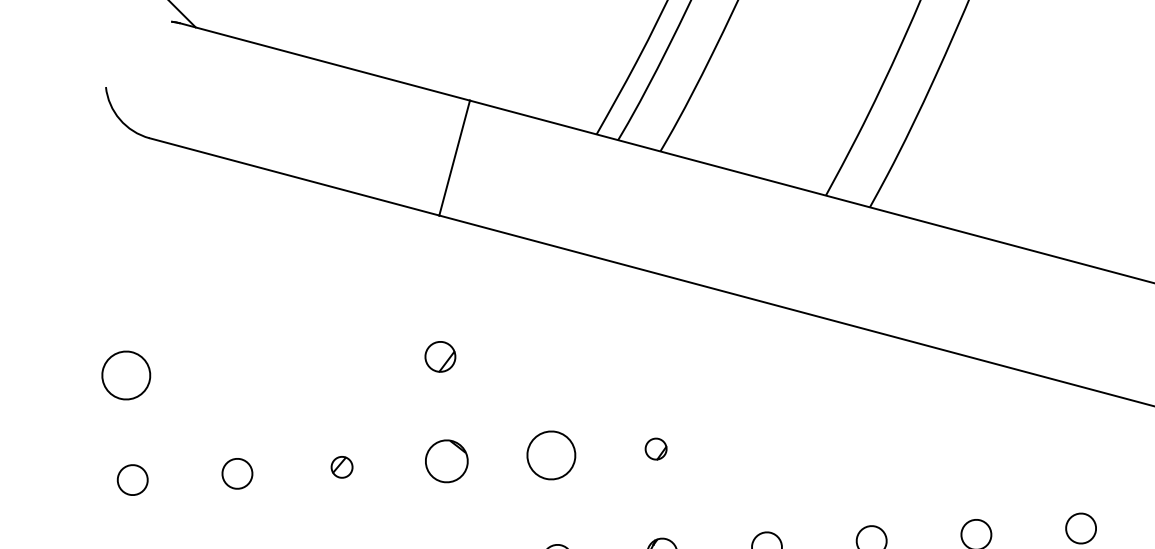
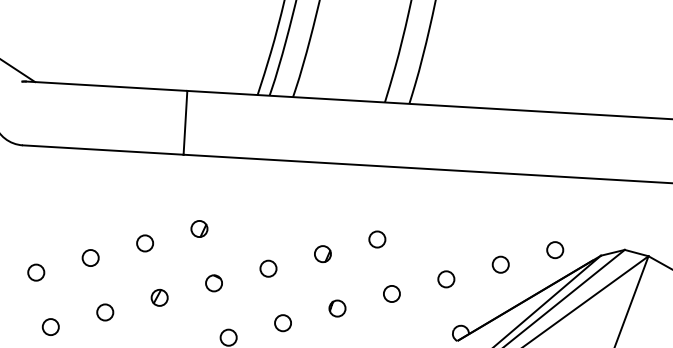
circle: (334, 362) -> (144, 243), added
circle: (231, 368) -> (90, 257), added
circle: (127, 375) -> (36, 272), size x0.62
circle: (761, 442) -> (377, 239), added
part: (655, 449) -> (322, 254), size x1.43
circle: (551, 454) -> (268, 268), size x0.62
circle: (445, 461) -> (213, 283), size x0.71
part: (341, 466) -> (159, 297), size x1.43

